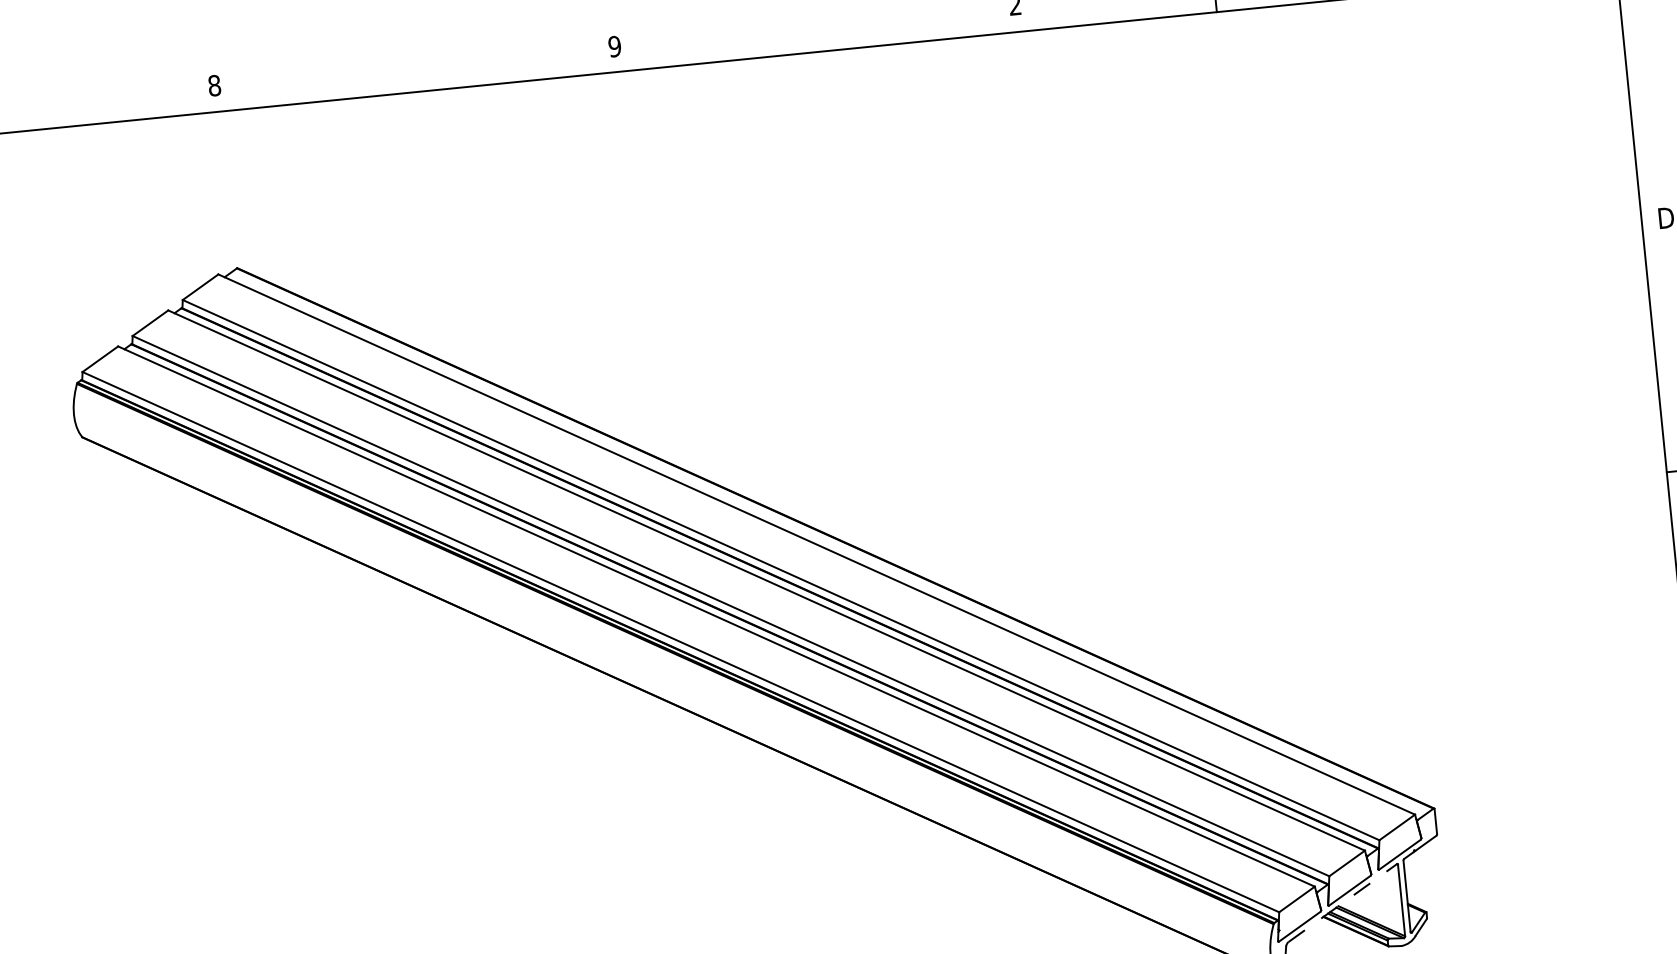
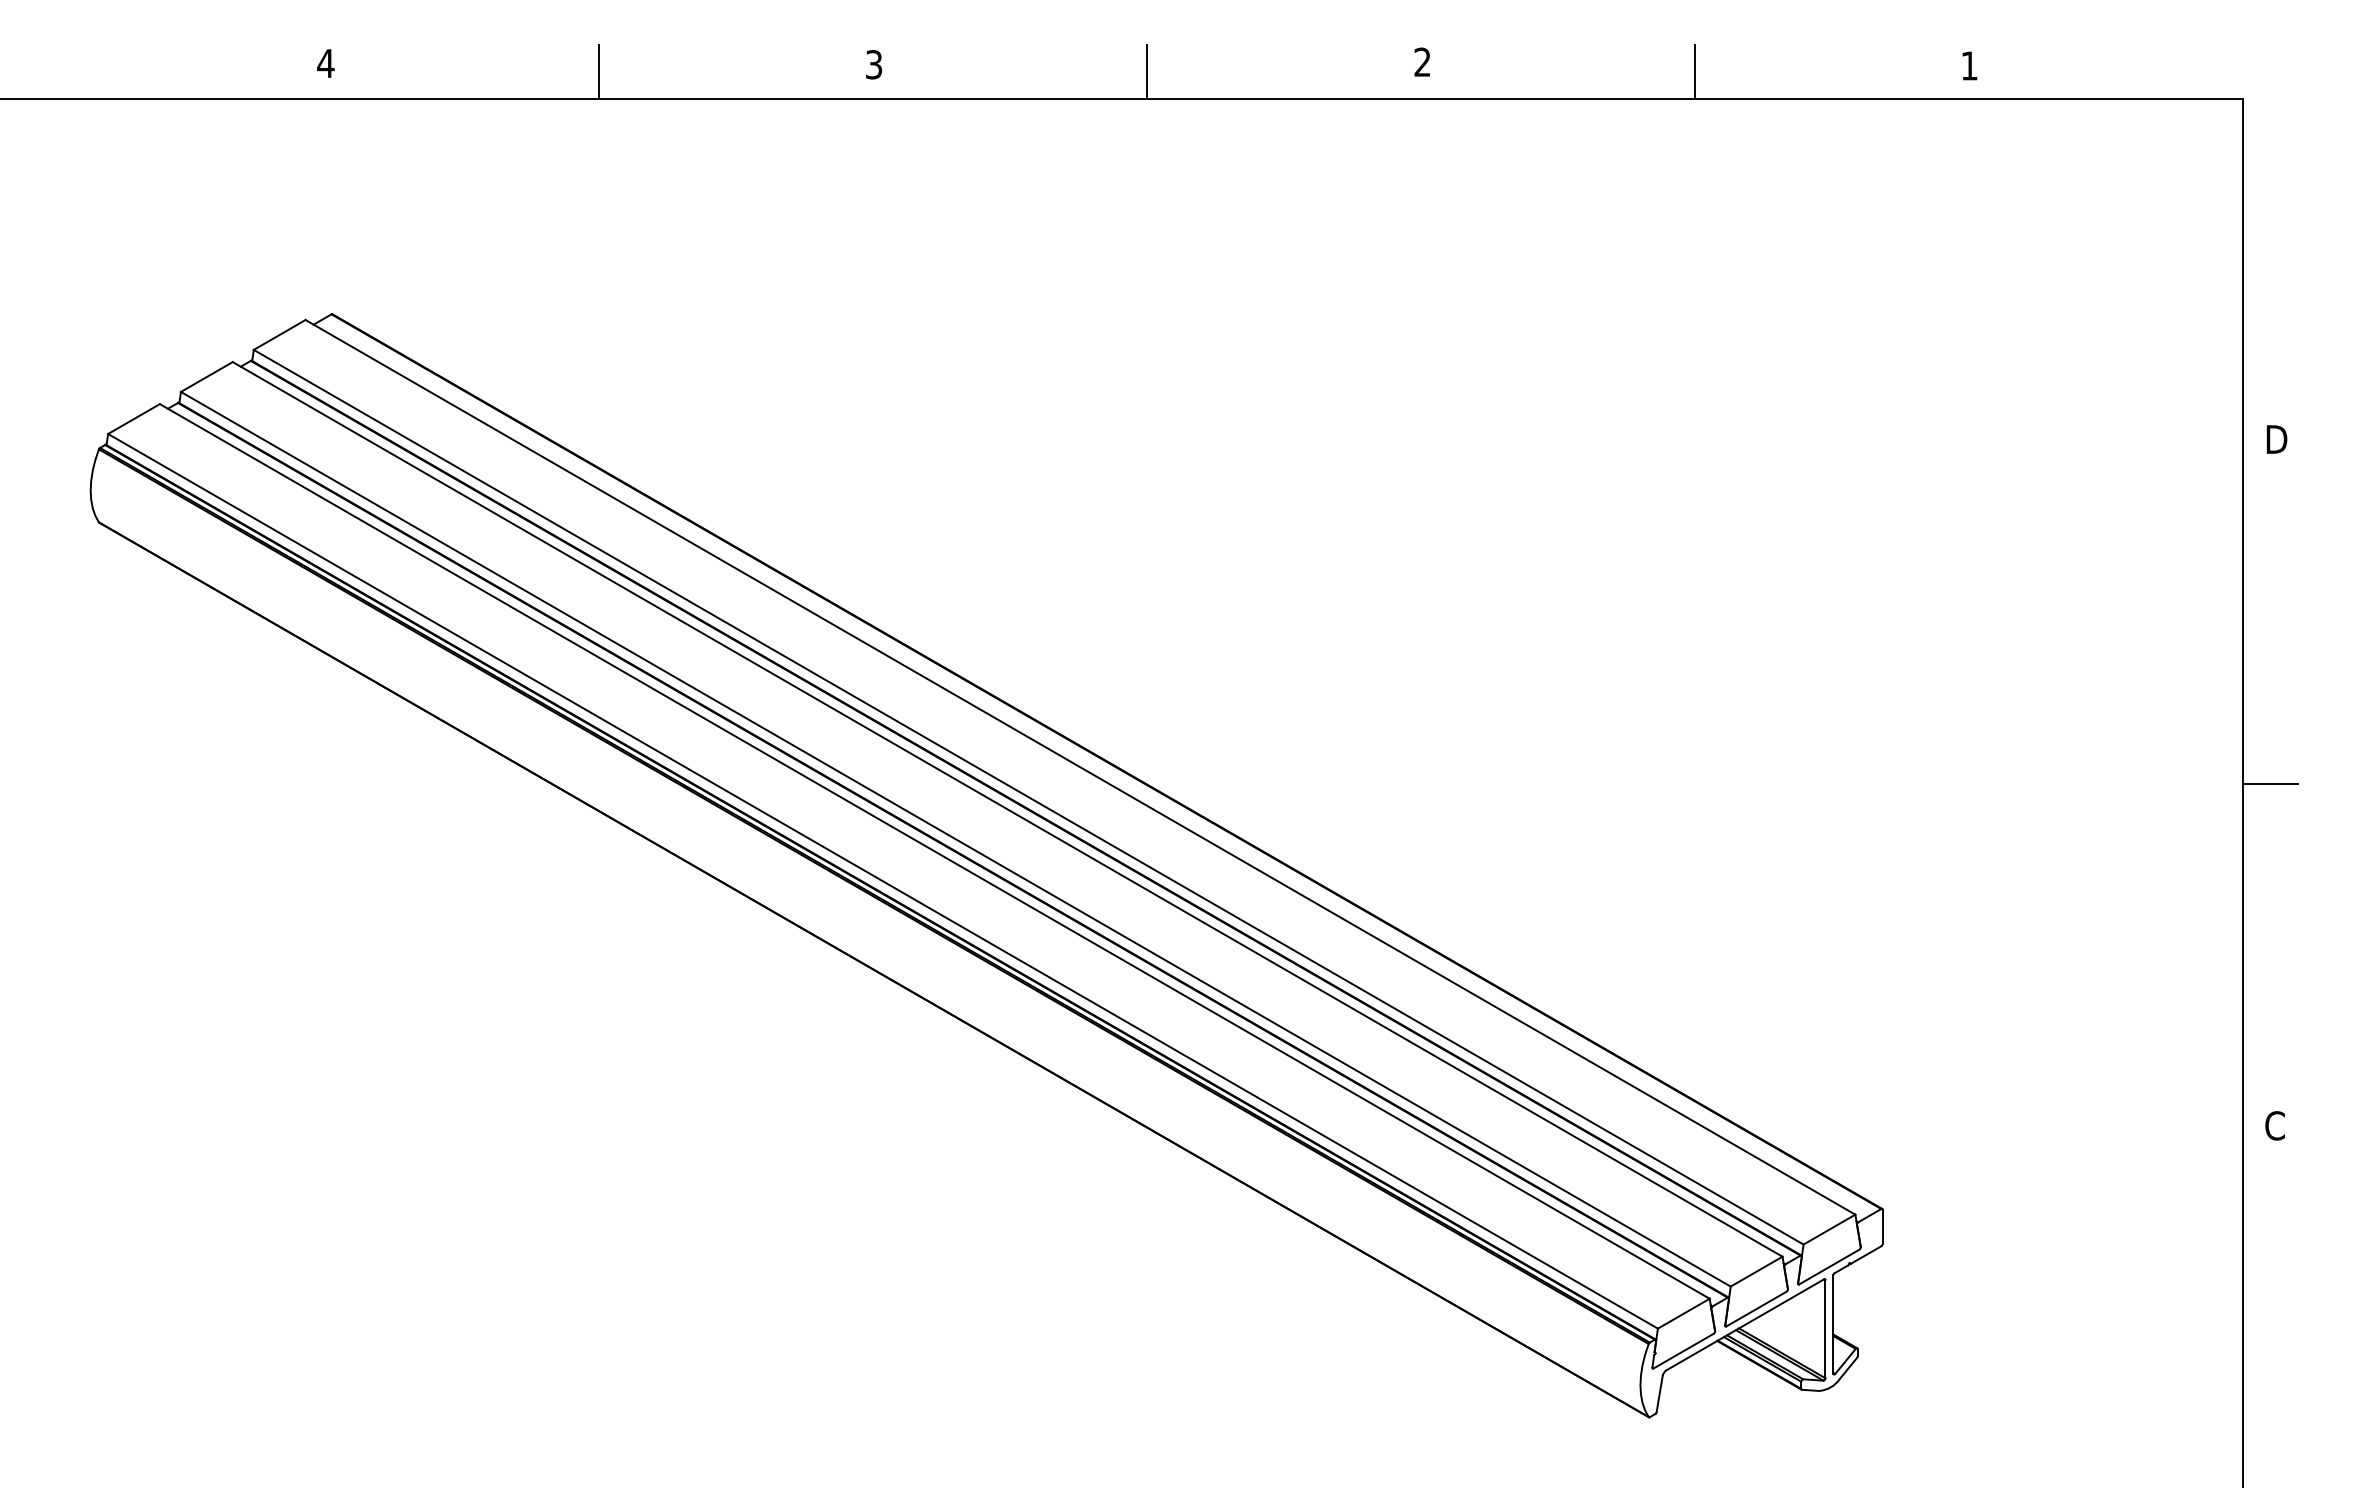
line: (814, 31) -> (1147, 71), added
text: (614, 46) -> (873, 64), 9 -> 3
line: (414, 71) -> (599, 71), added
text: (214, 85) -> (325, 63), 8 -> 4
line: (1342, 902) -> (1745, 1324), dashed -> solid

